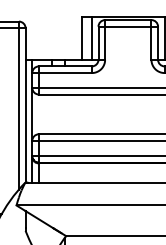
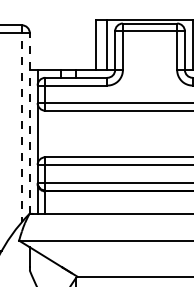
line: (25, 104) -> (29, 122), solid -> dashed
line: (19, 105) -> (22, 123), solid -> dashed

